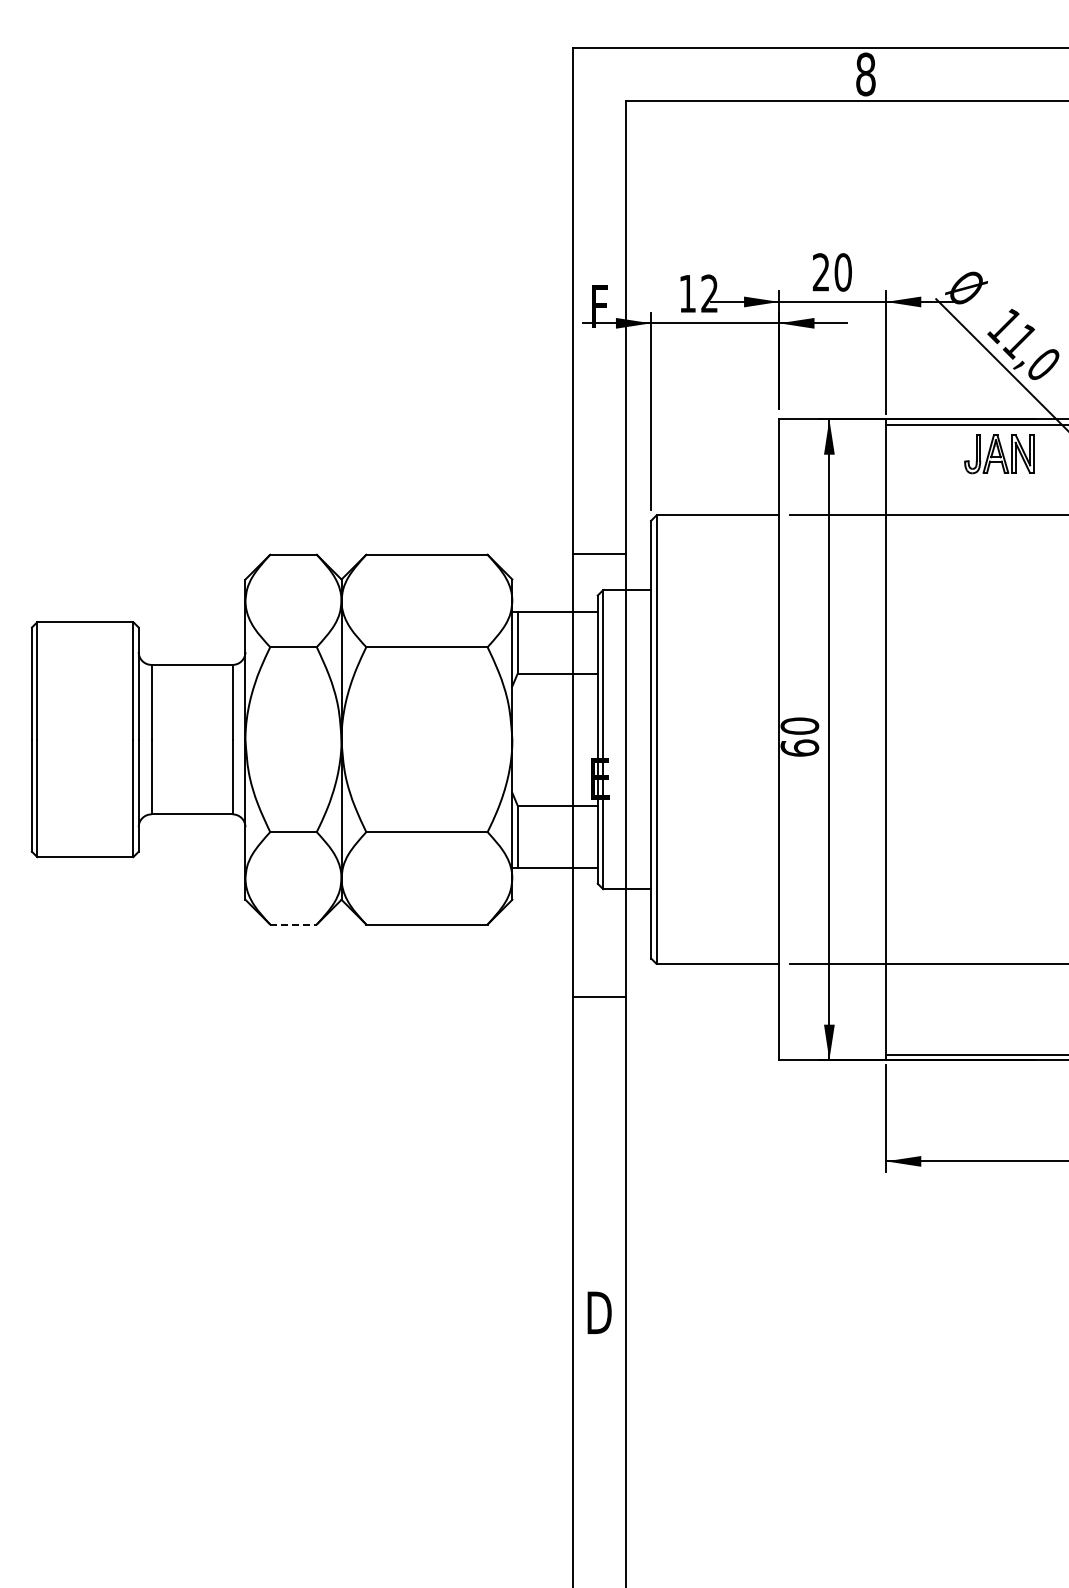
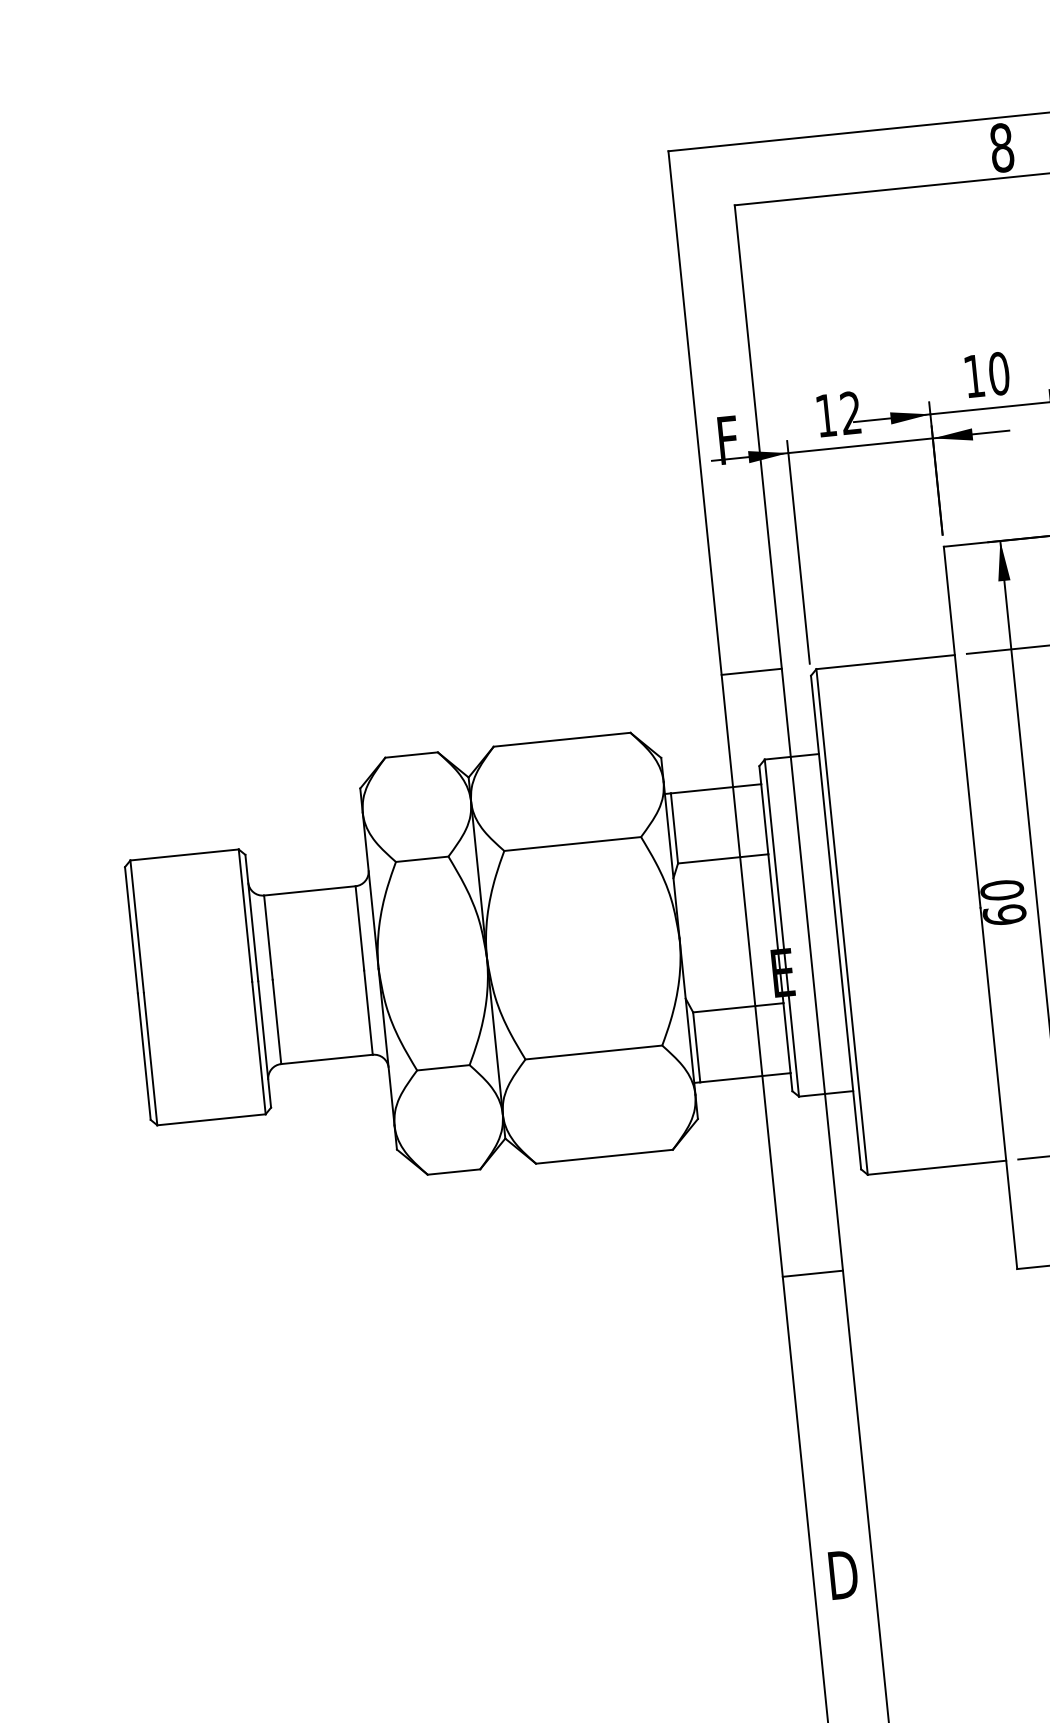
text: (820, 272) -> (973, 376), 20 -> 10
line: (599, 554) -> (751, 672), moved
line: (294, 924) -> (455, 1171), dashed -> solid
line: (599, 996) -> (812, 1273), moved

